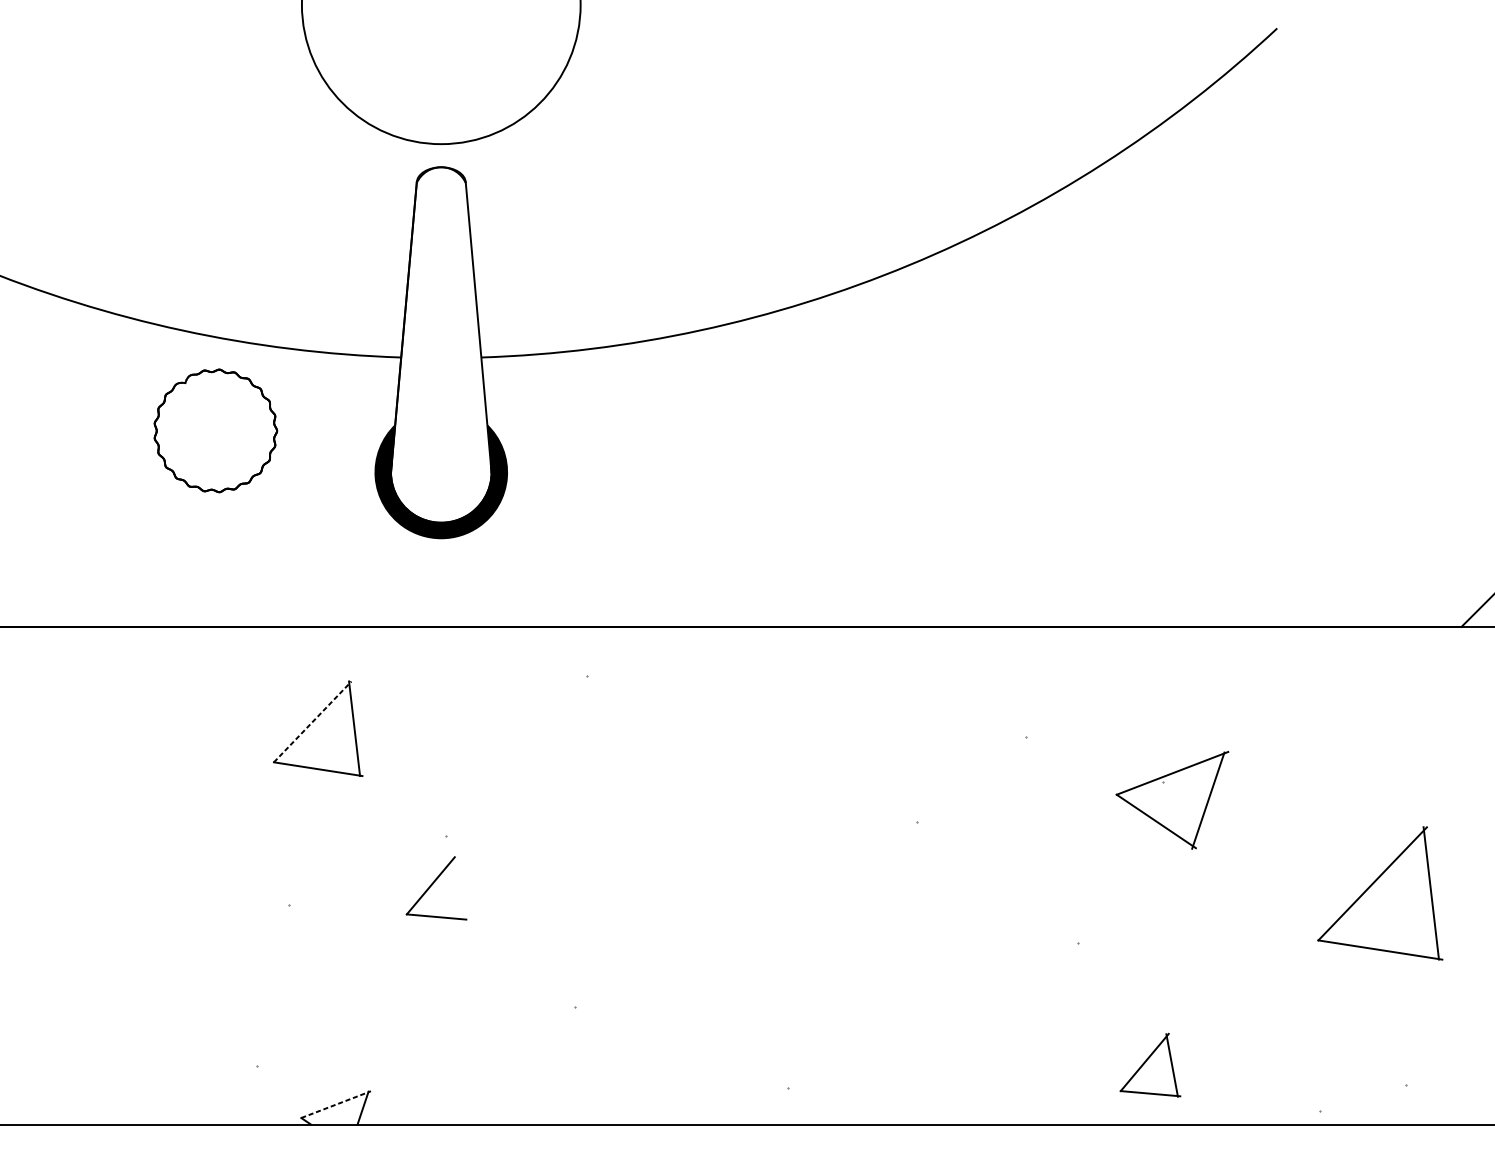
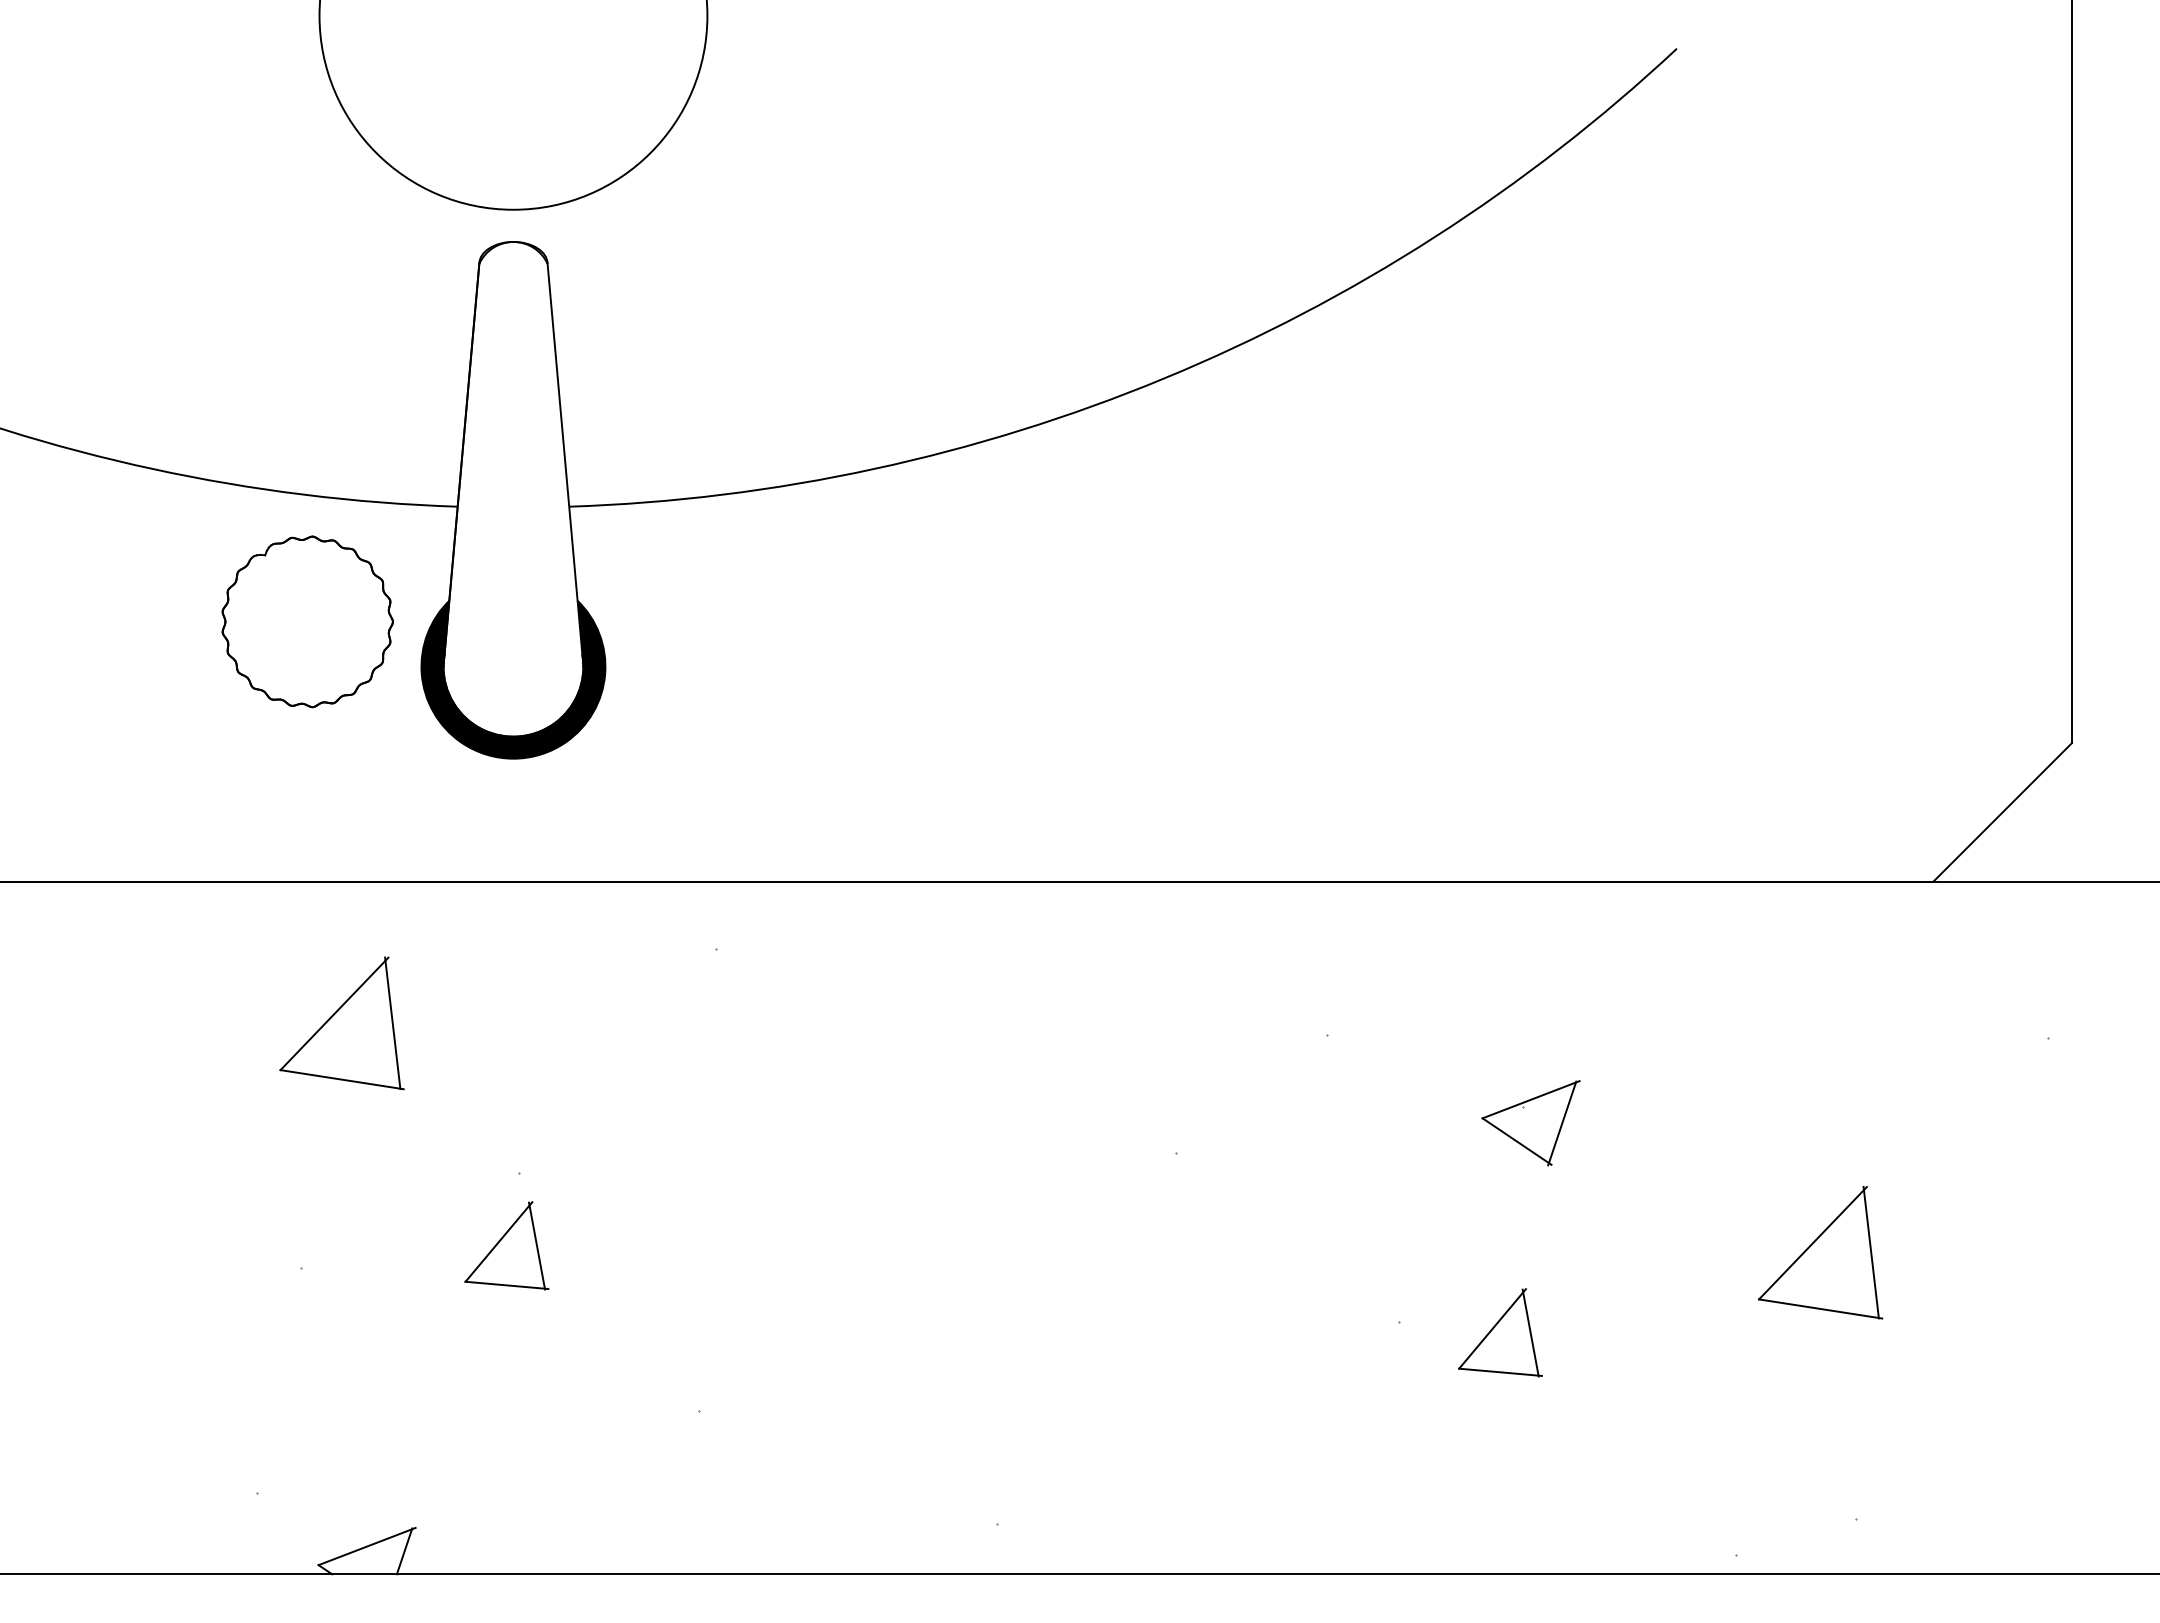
part: (215, 430) -> (307, 621), moved
line: (312, 721) -> (334, 1013), dashed -> solid
part: (1172, 800) -> (1530, 1123), size x0.62
line: (458, 888) -> (537, 1245), added
part: (1380, 893) -> (1820, 1252), size x0.71
part: (1150, 1065) -> (1500, 1332), moved
line: (336, 1104) -> (367, 1546), dashed -> solid

